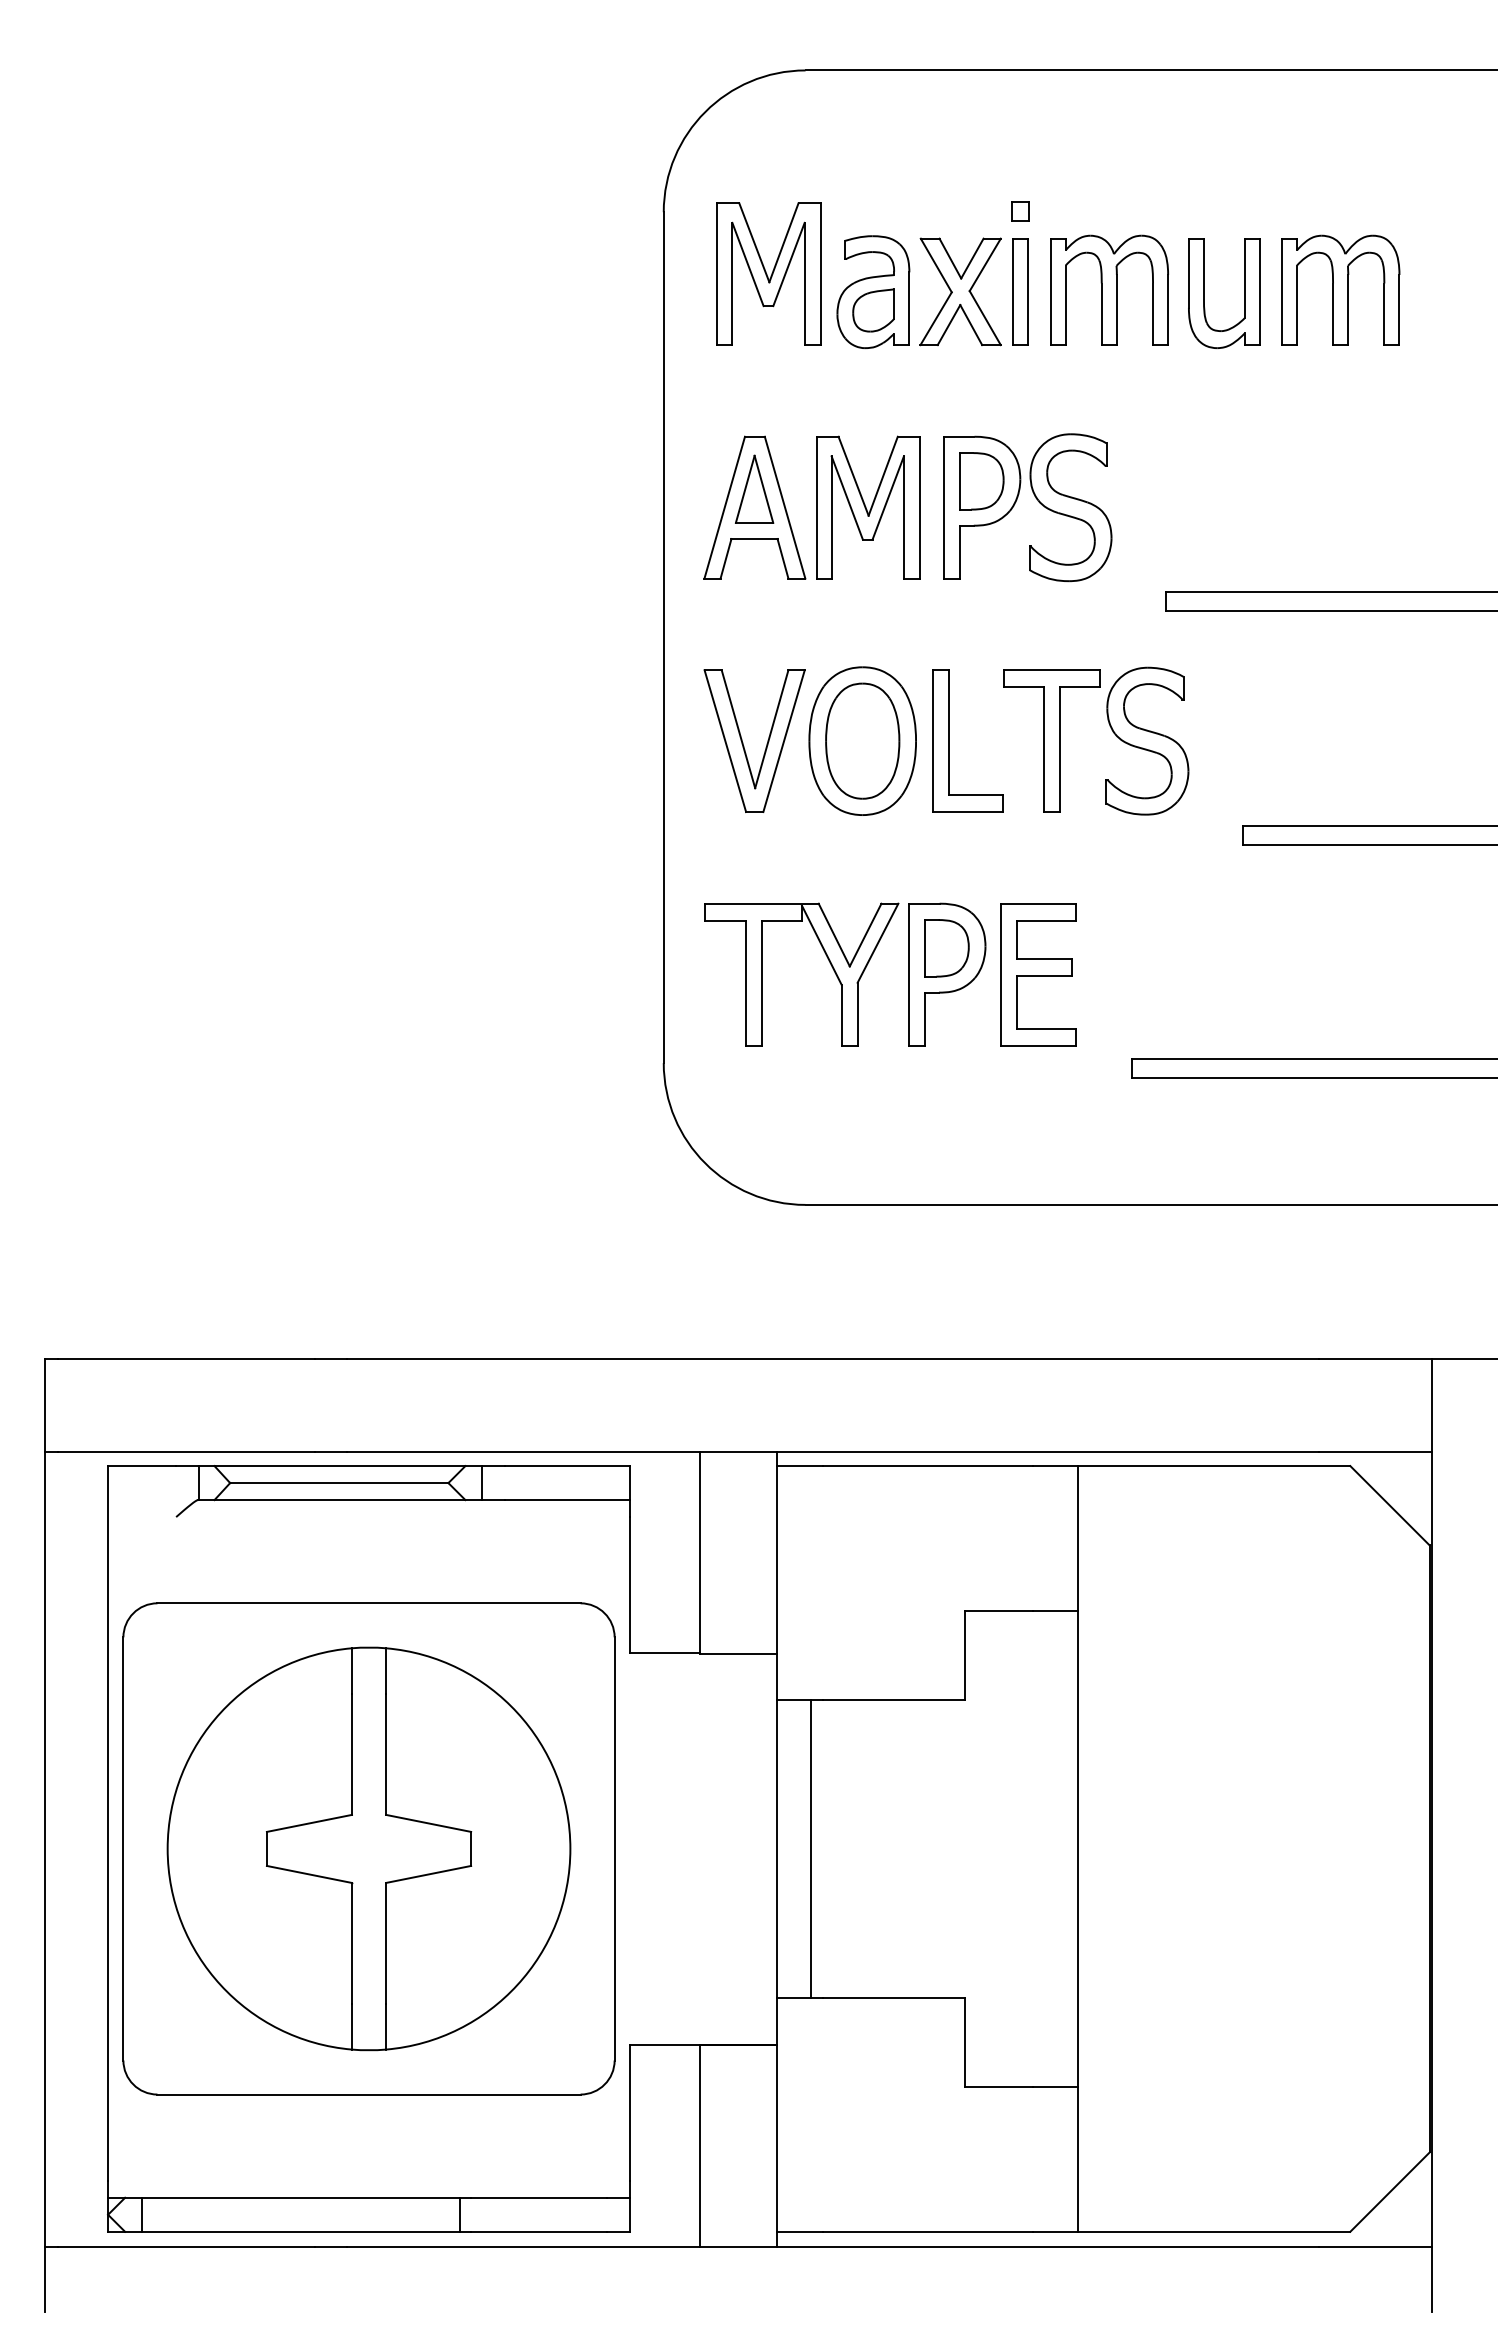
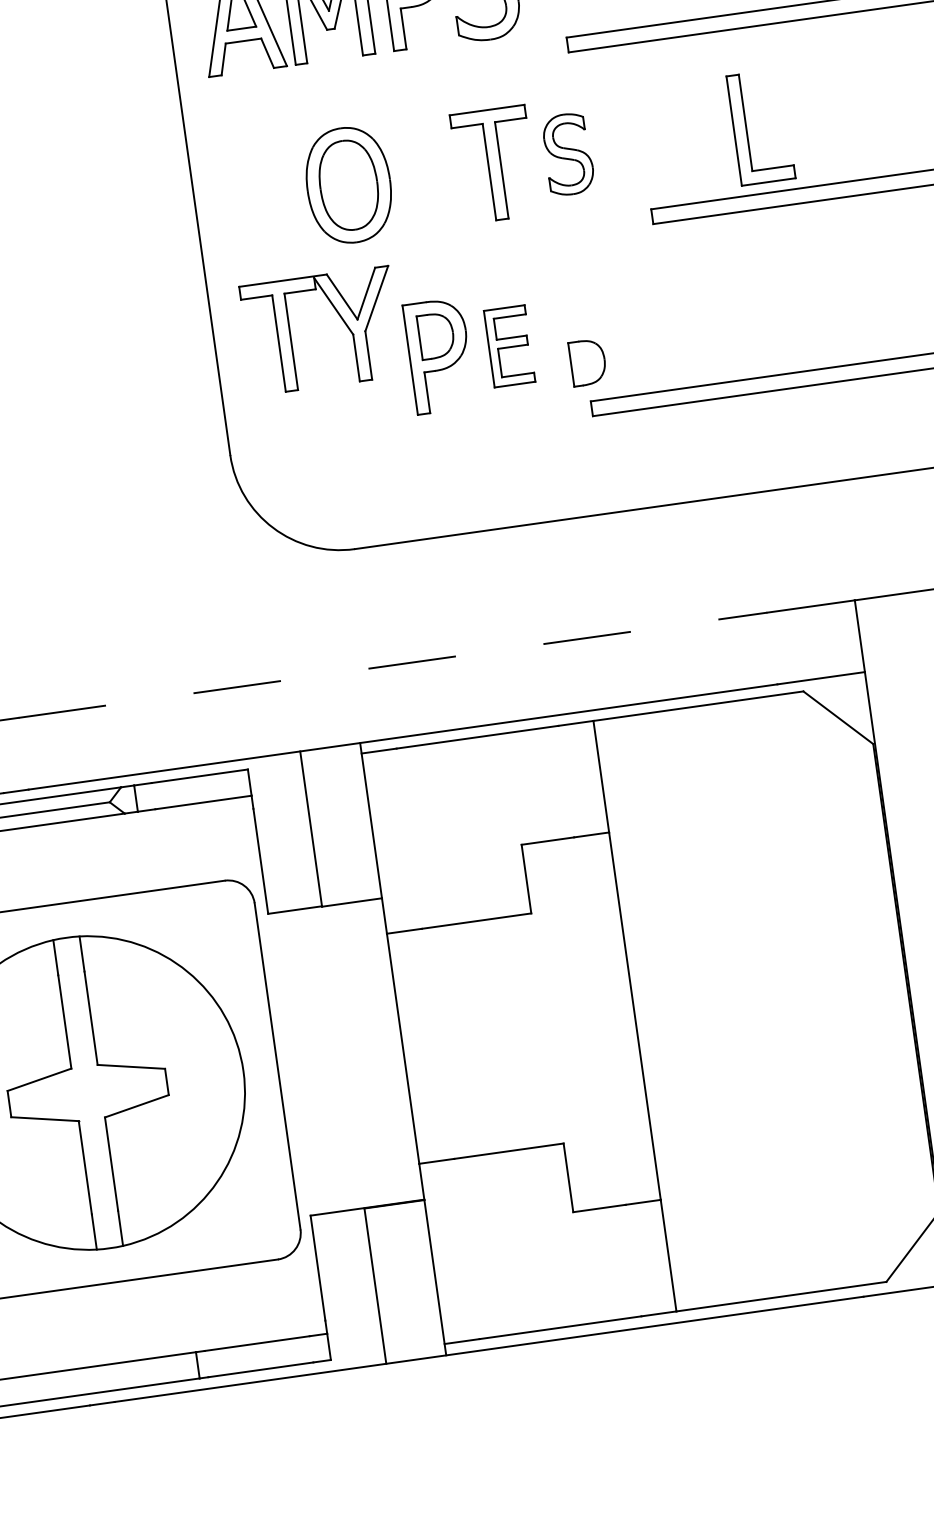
part: (949, 740) -> (746, 128), moved
part: (1147, 740) -> (568, 153), size x0.7
part: (743, 742) -> (257, 199), removed
part: (828, 961) -> (340, 318), moved
part: (1038, 974) -> (509, 346), size x0.7
part: (1134, 1009) -> (587, 362), added
line: (833, 1359) -> (393, 665), solid -> dashed
line: (811, 1848) -> (429, 1044), removed

